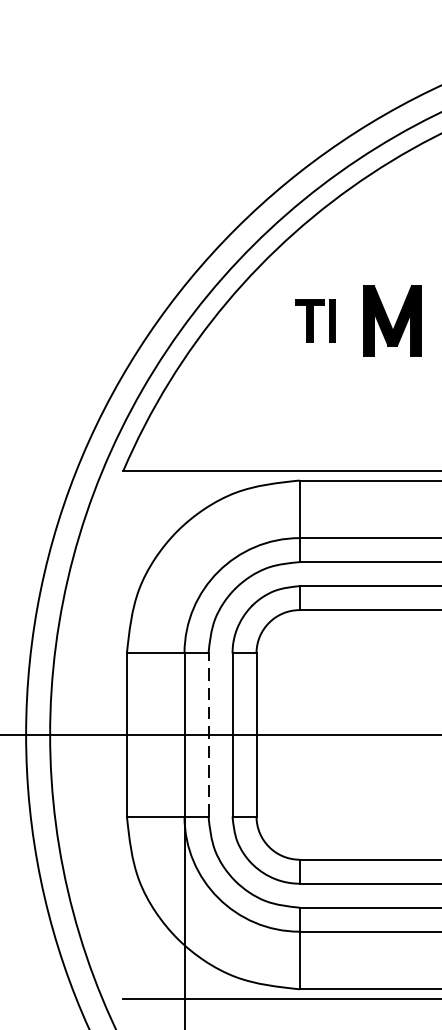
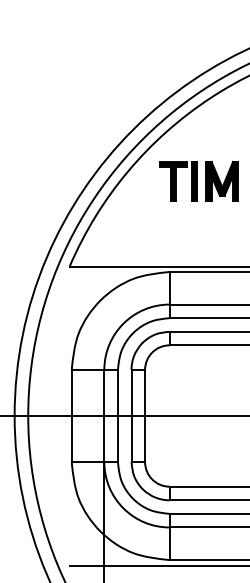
part: (315, 320) -> (178, 181), size x1.67
line: (207, 733) -> (117, 415), dashed -> solid

